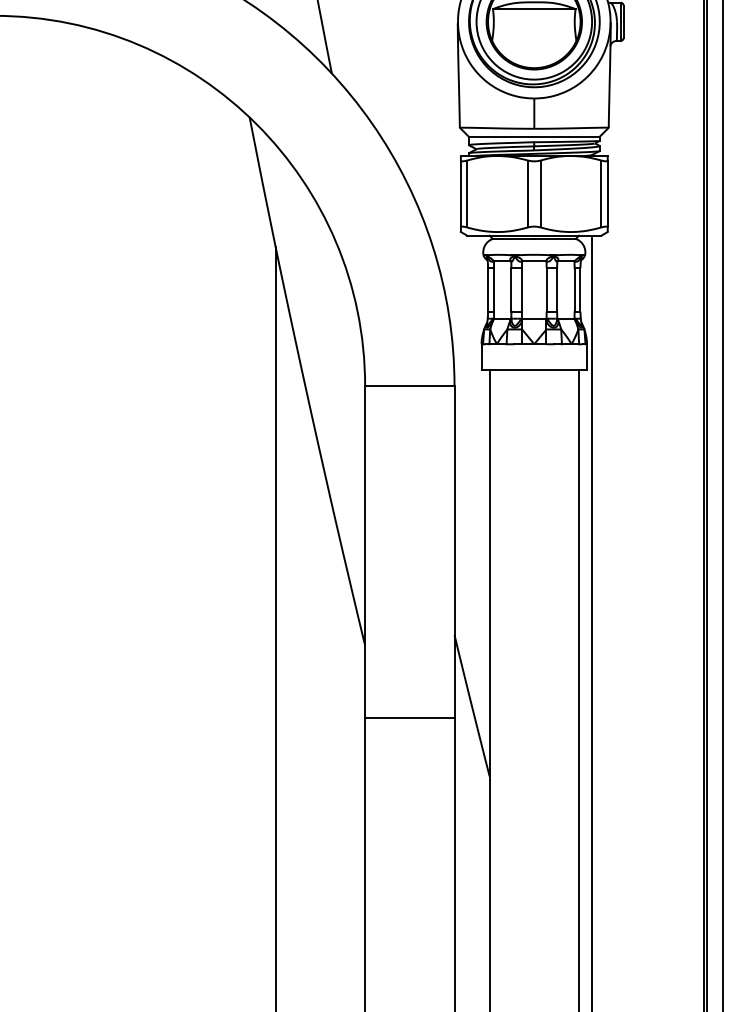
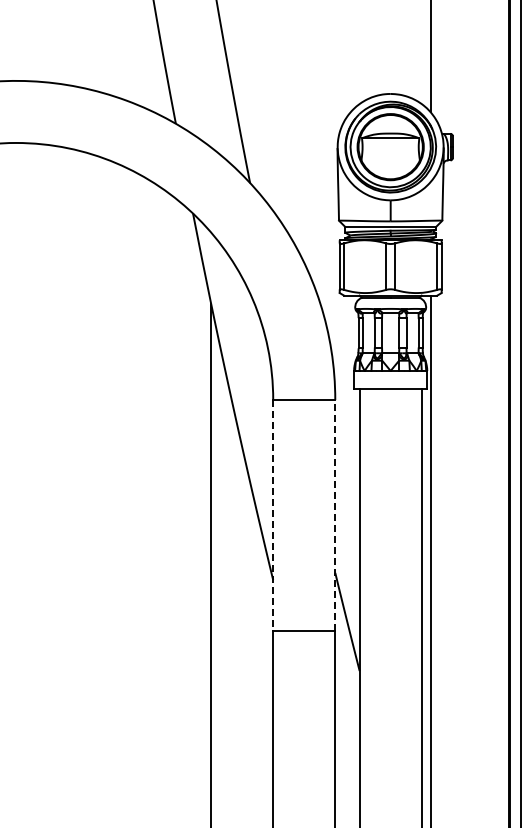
line: (454, 550) -> (335, 514), solid -> dashed
line: (365, 552) -> (273, 515), solid -> dashed

